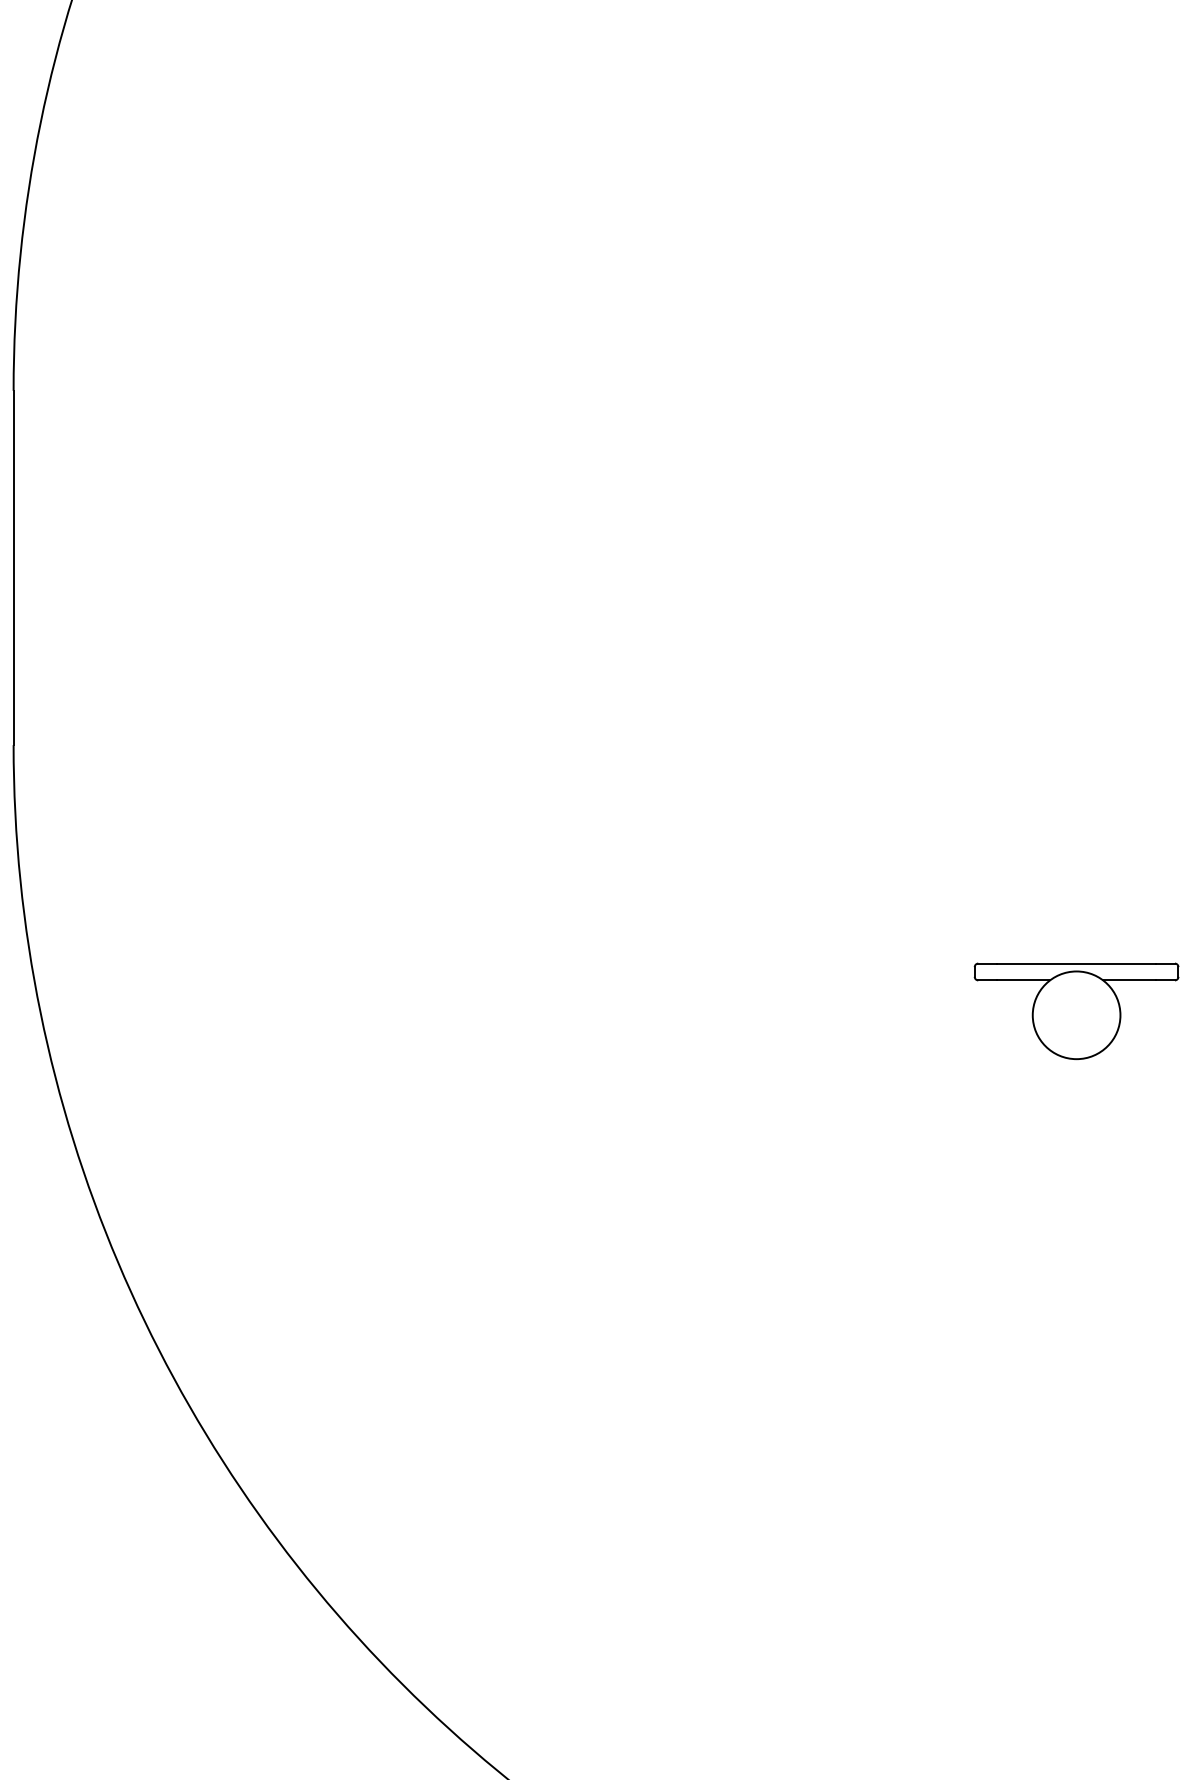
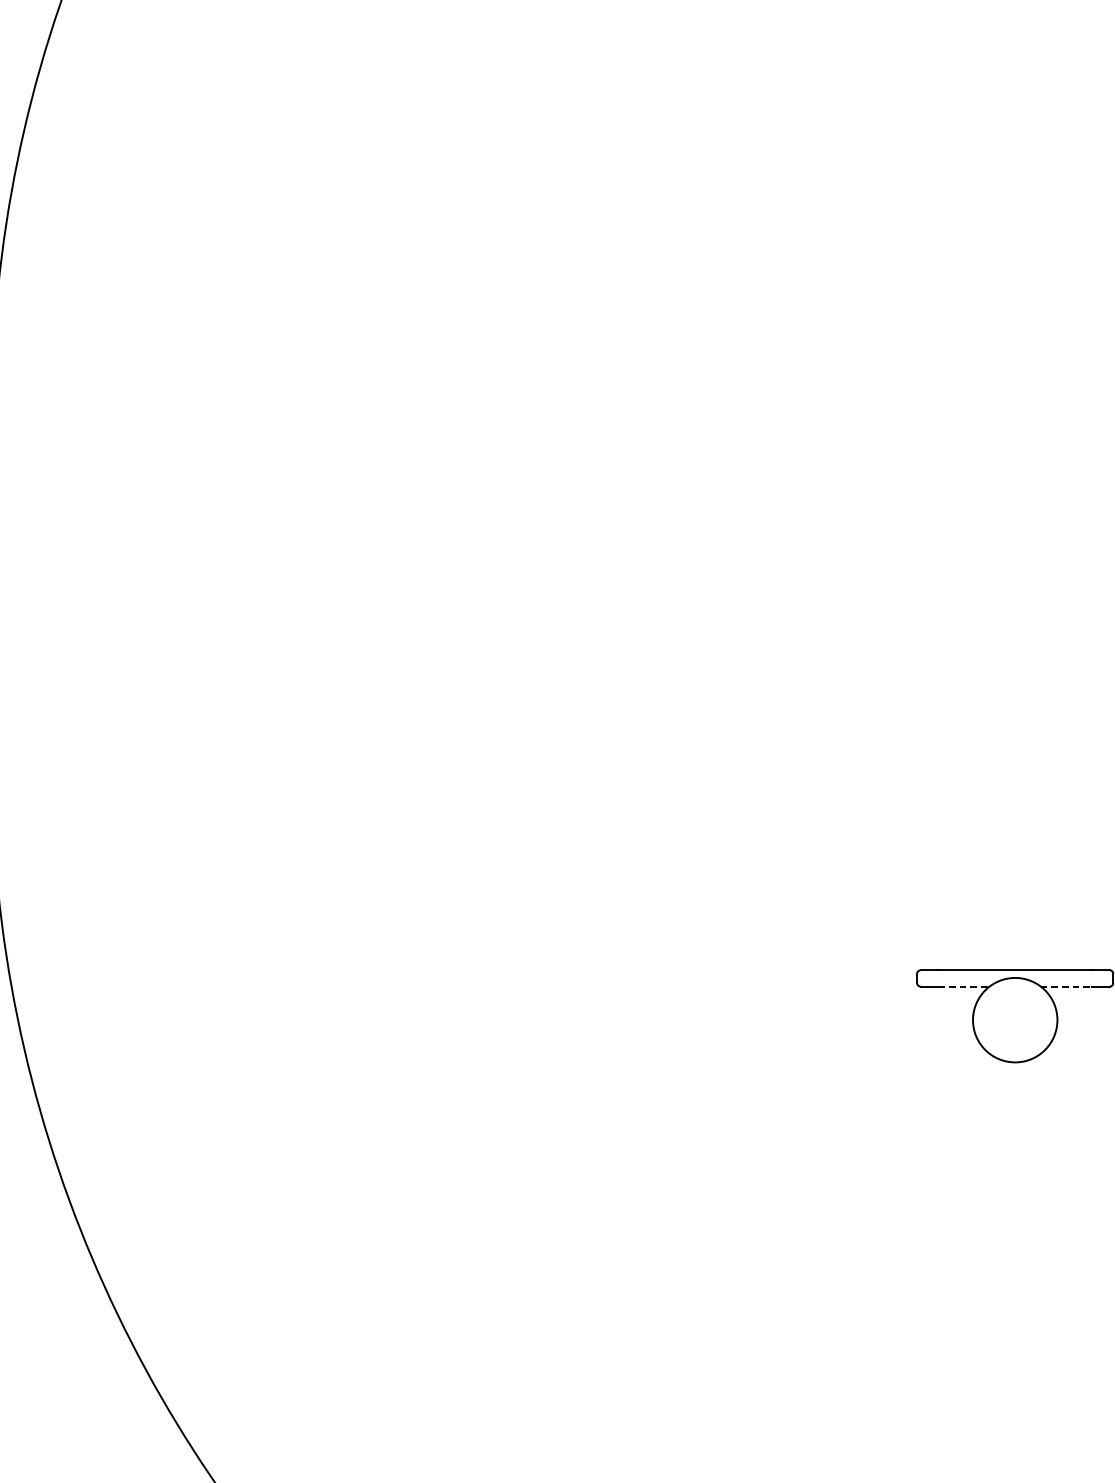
line: (1023, 980) -> (964, 986), solid -> dashed
line: (1129, 980) -> (1066, 986), solid -> dashed

